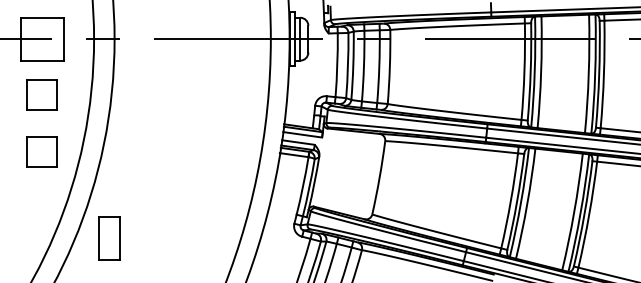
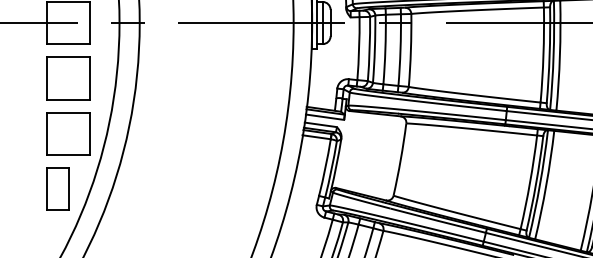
part: (42, 95) -> (68, 78), size x1.43
part: (42, 151) -> (68, 133), size x1.43
part: (109, 238) -> (57, 188), moved

